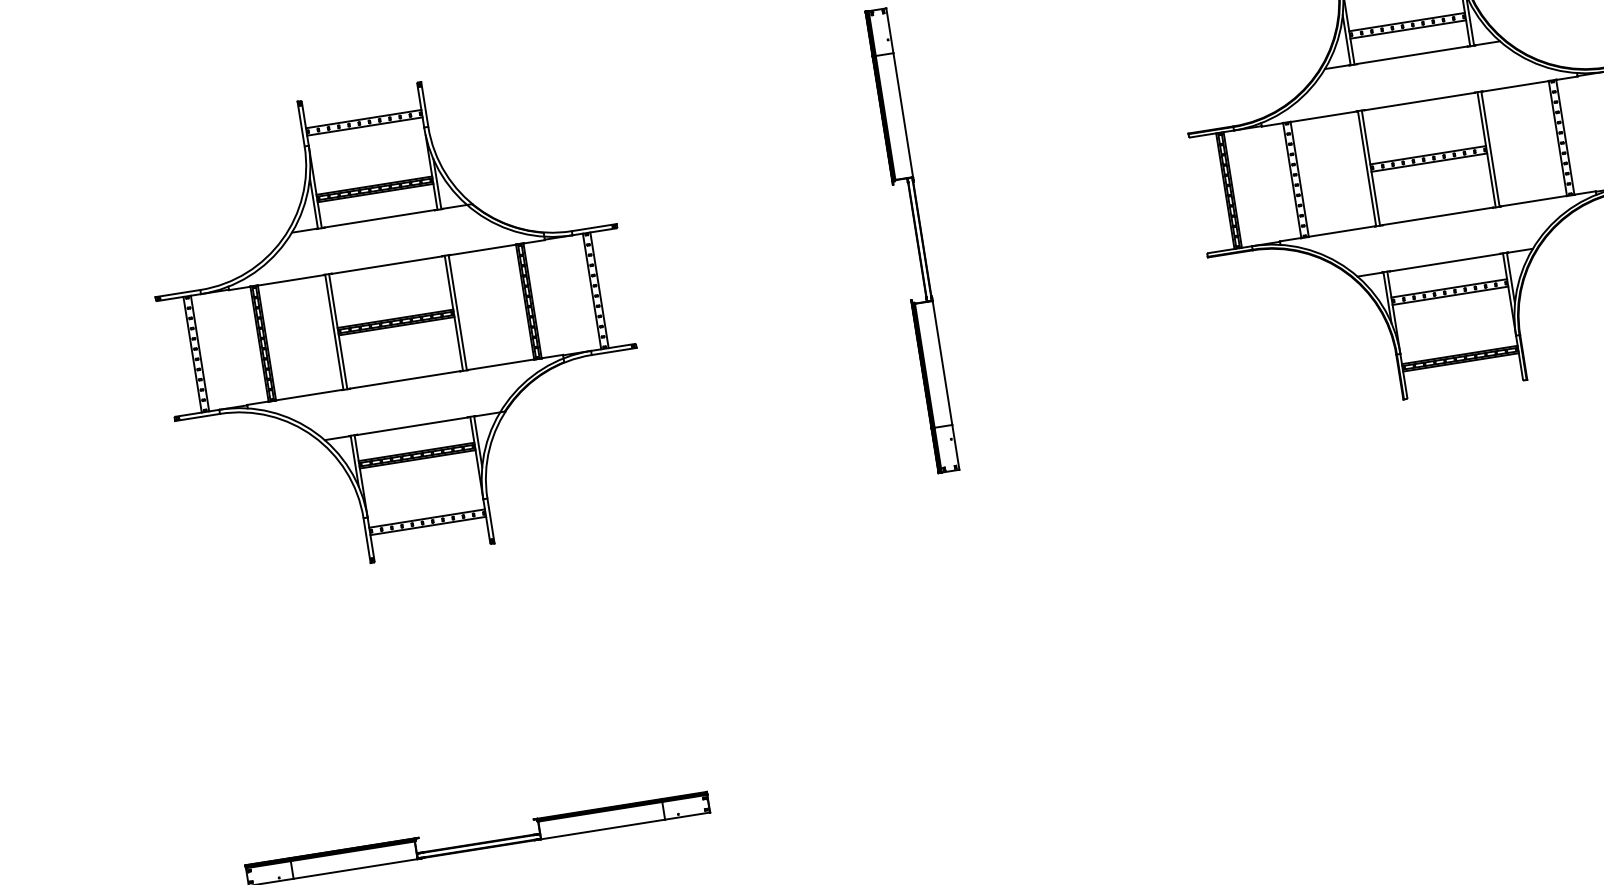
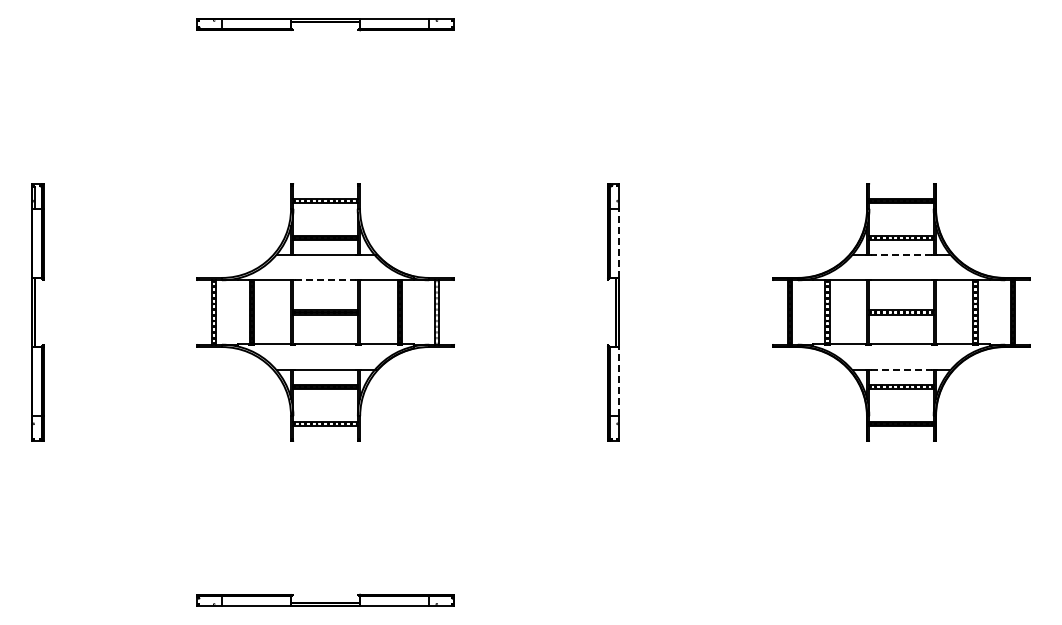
line: (1412, 54) -> (901, 254), solid -> dashed
line: (903, 115) -> (619, 243), solid -> dashed
line: (1445, 262) -> (901, 370), solid -> dashed
line: (386, 265) -> (325, 280), solid -> dashed
line: (942, 362) -> (619, 381), solid -> dashed

